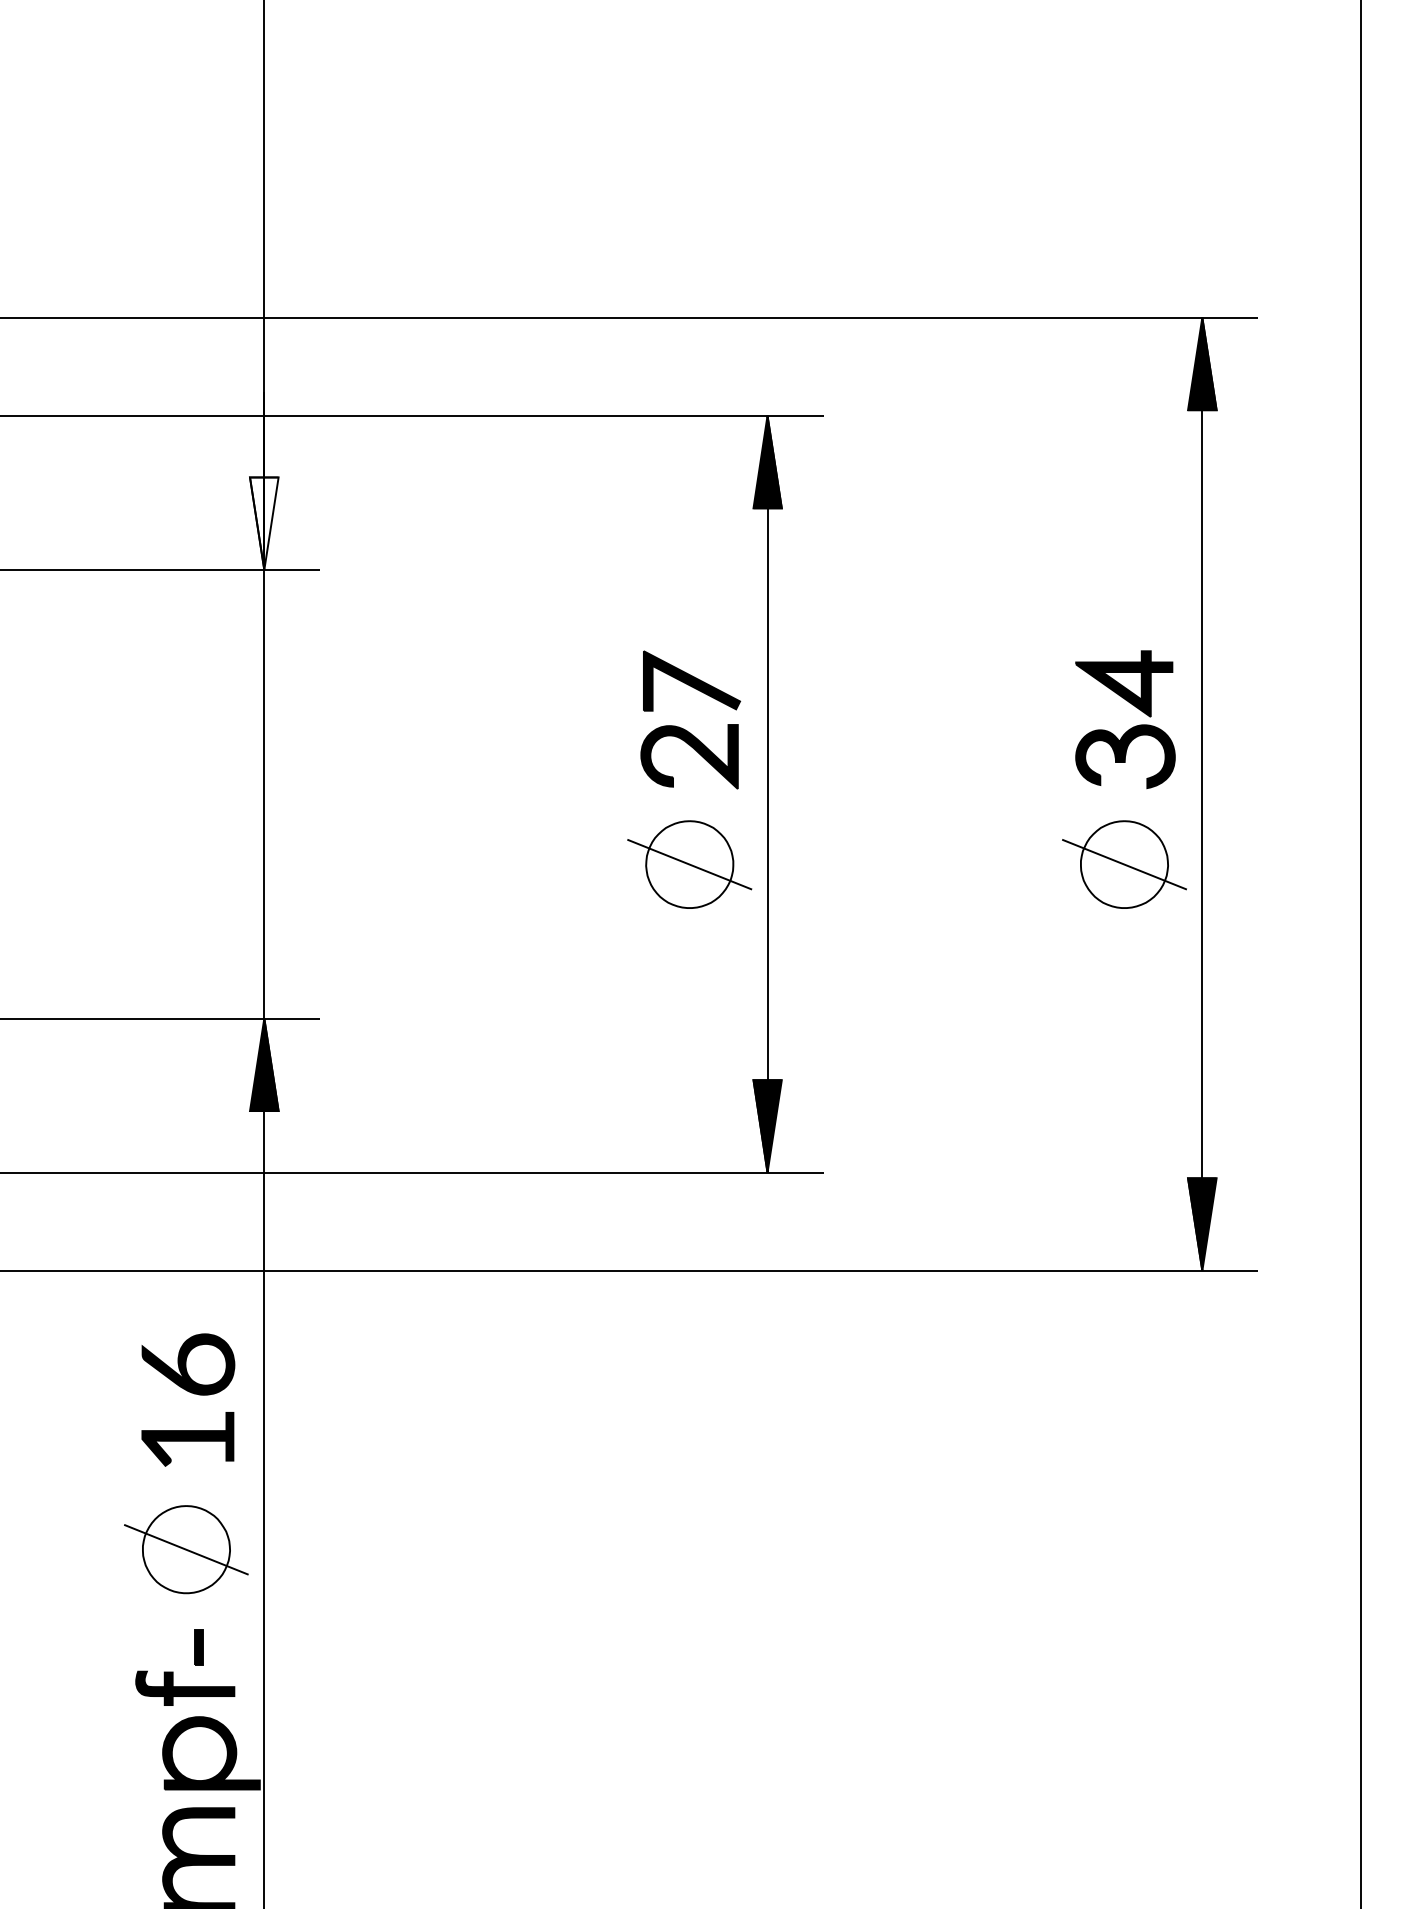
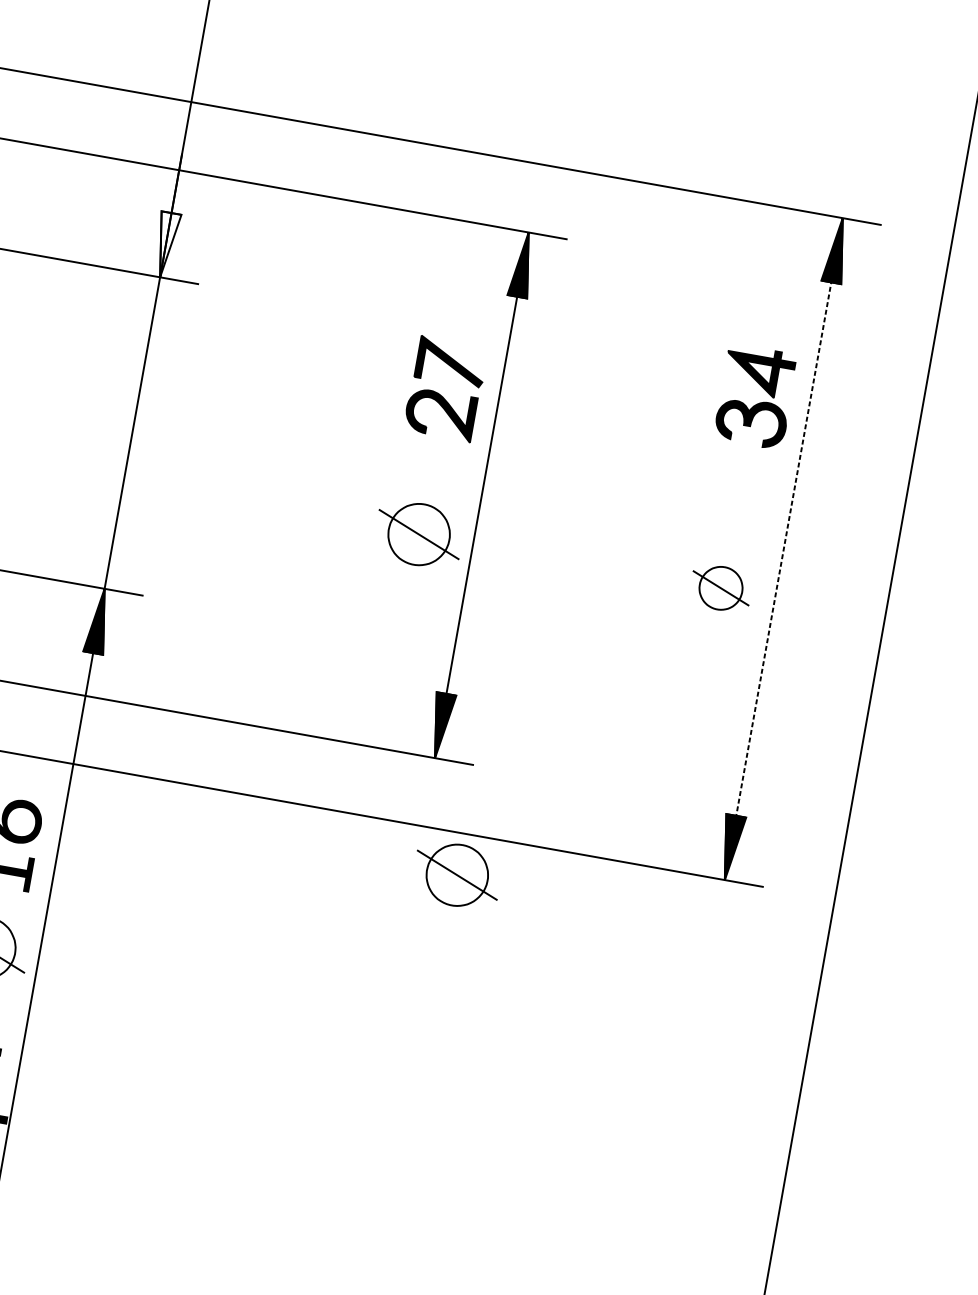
part: (1131, 727) -> (759, 403), moved
part: (685, 729) -> (440, 395), moved
line: (1202, 794) -> (783, 549), solid -> dashed
part: (1124, 864) -> (721, 588), size x0.7
part: (827, 1330) -> (457, 875), added

